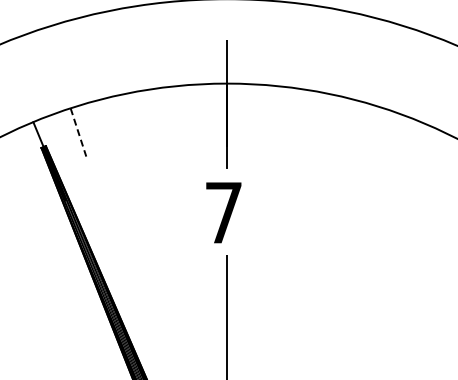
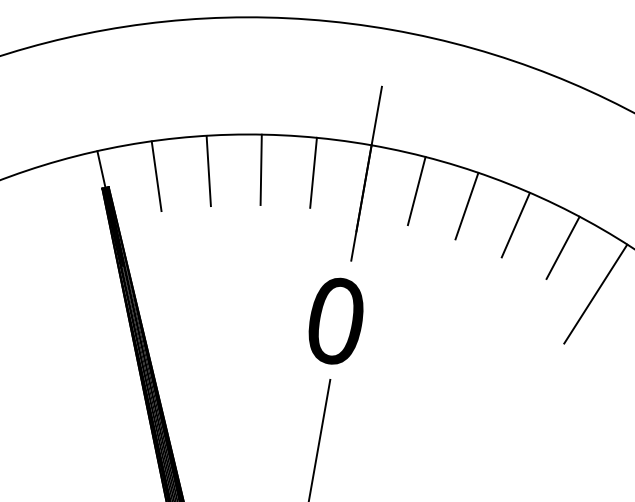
line: (189, 110) -> (313, 172), added
line: (264, 110) -> (416, 191), added
line: (151, 114) -> (260, 169), added
line: (302, 114) -> (467, 205), added
line: (114, 121) -> (208, 169), added
line: (339, 121) -> (516, 224), added
line: (78, 132) -> (156, 176), dashed -> solid
line: (375, 132) -> (562, 247), added
line: (404, 161) -> (595, 294), added
text: (223, 212) -> (335, 320), 7 -> 0

